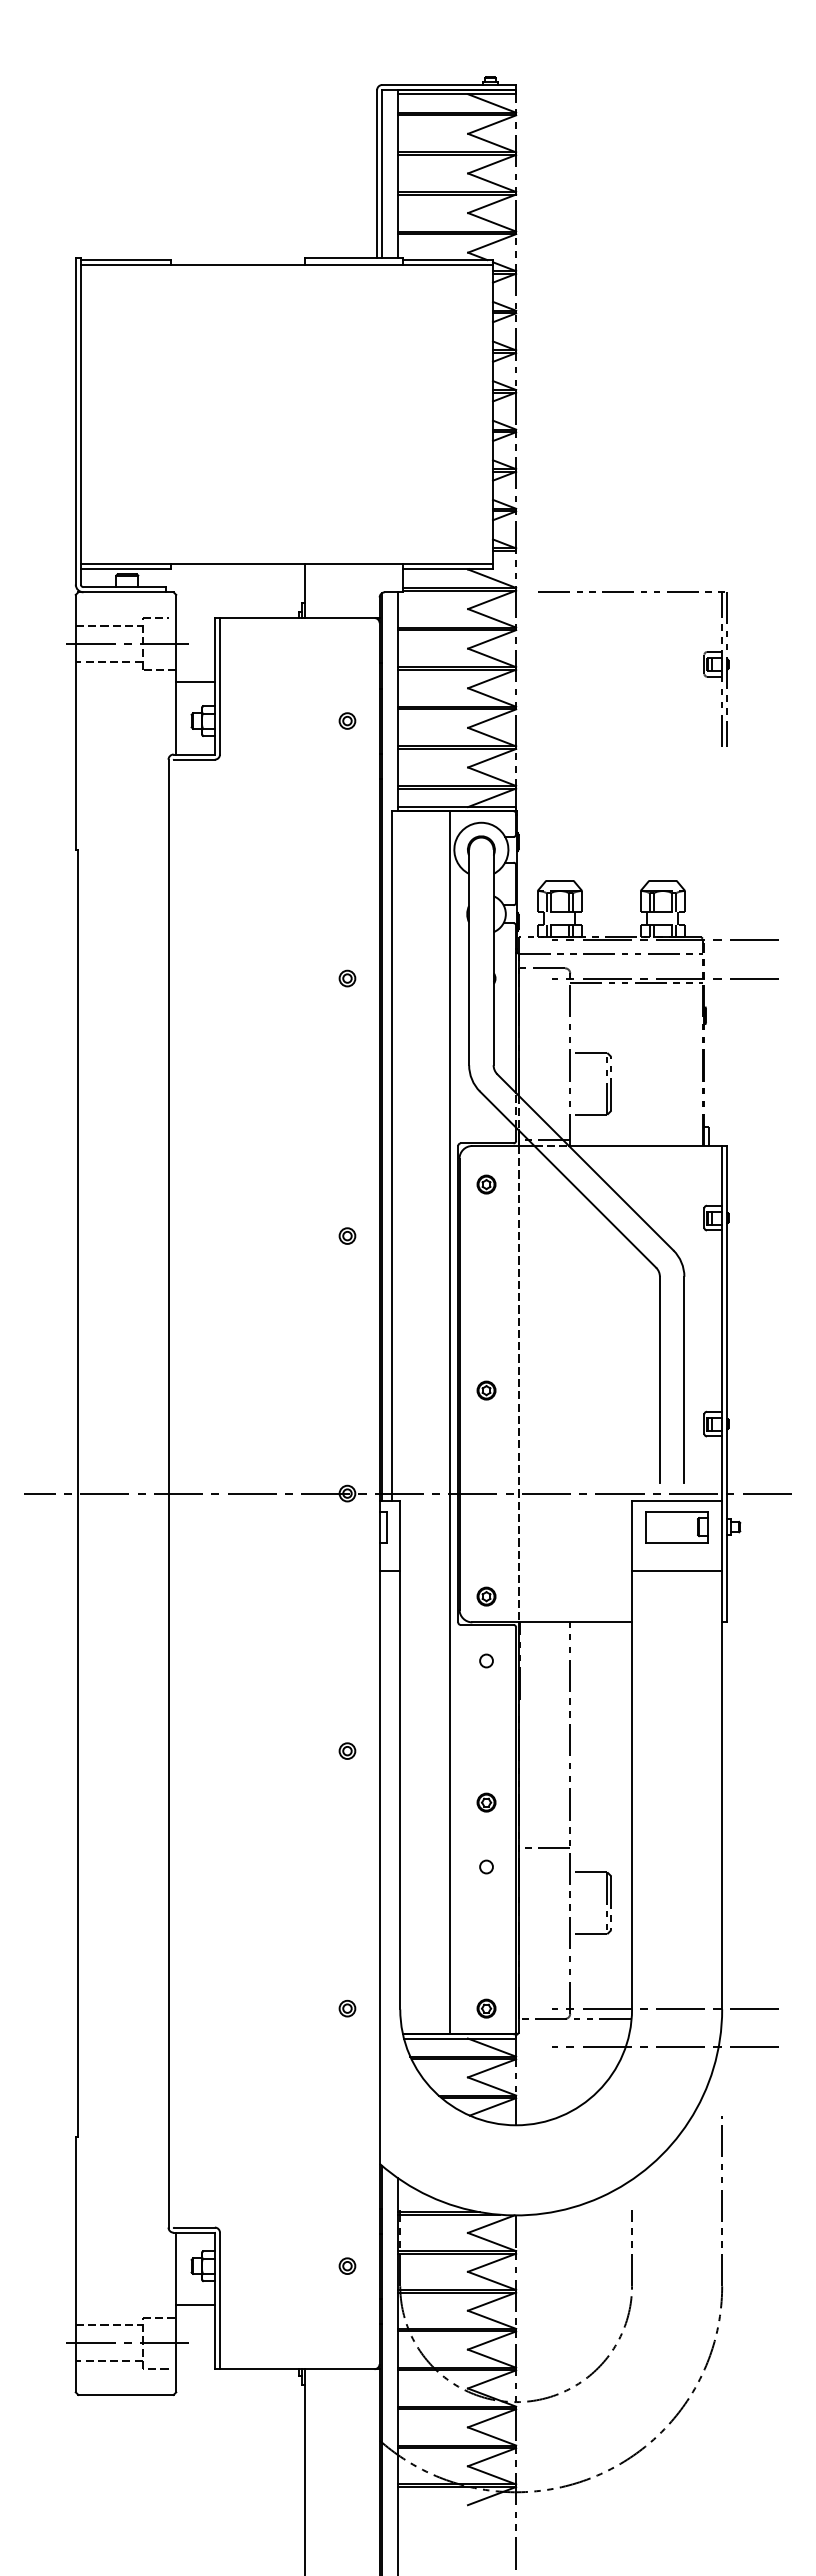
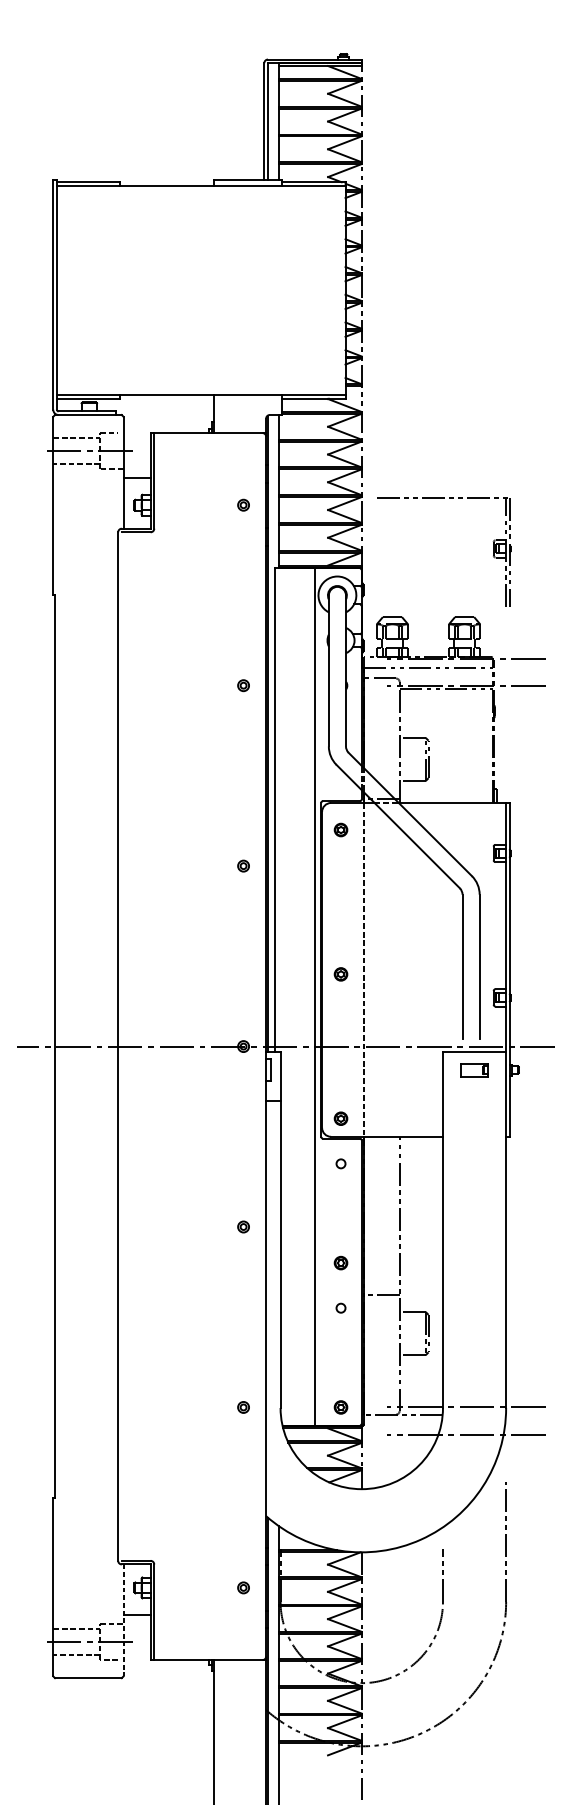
part: (703, 668) -> (493, 551), moved
part: (676, 1527) -> (474, 1070), size x0.6
line: (677, 1570) -> (474, 1100), removed
line: (176, 2312) -> (123, 1620), solid -> dashed

